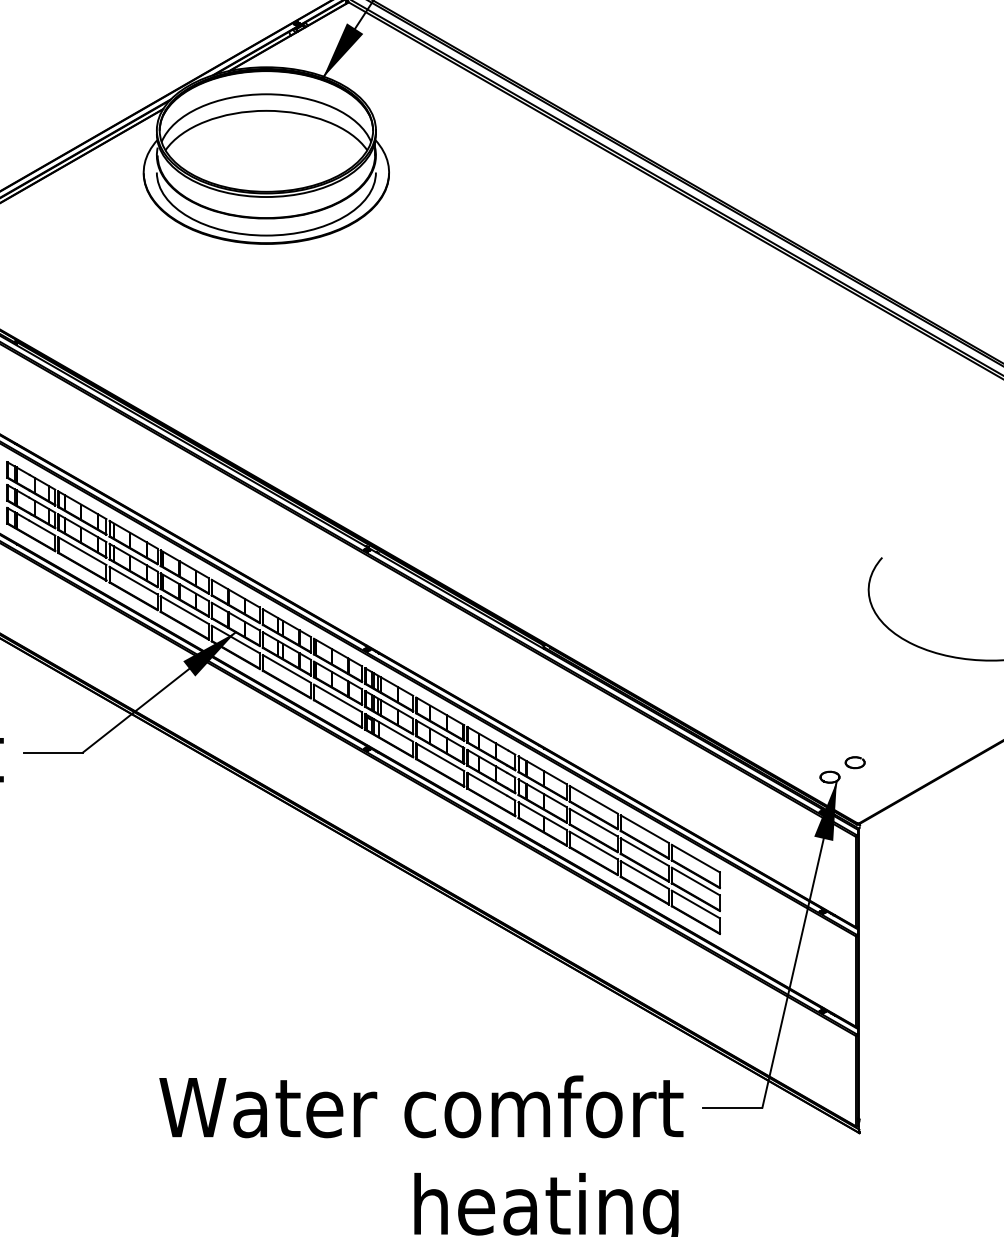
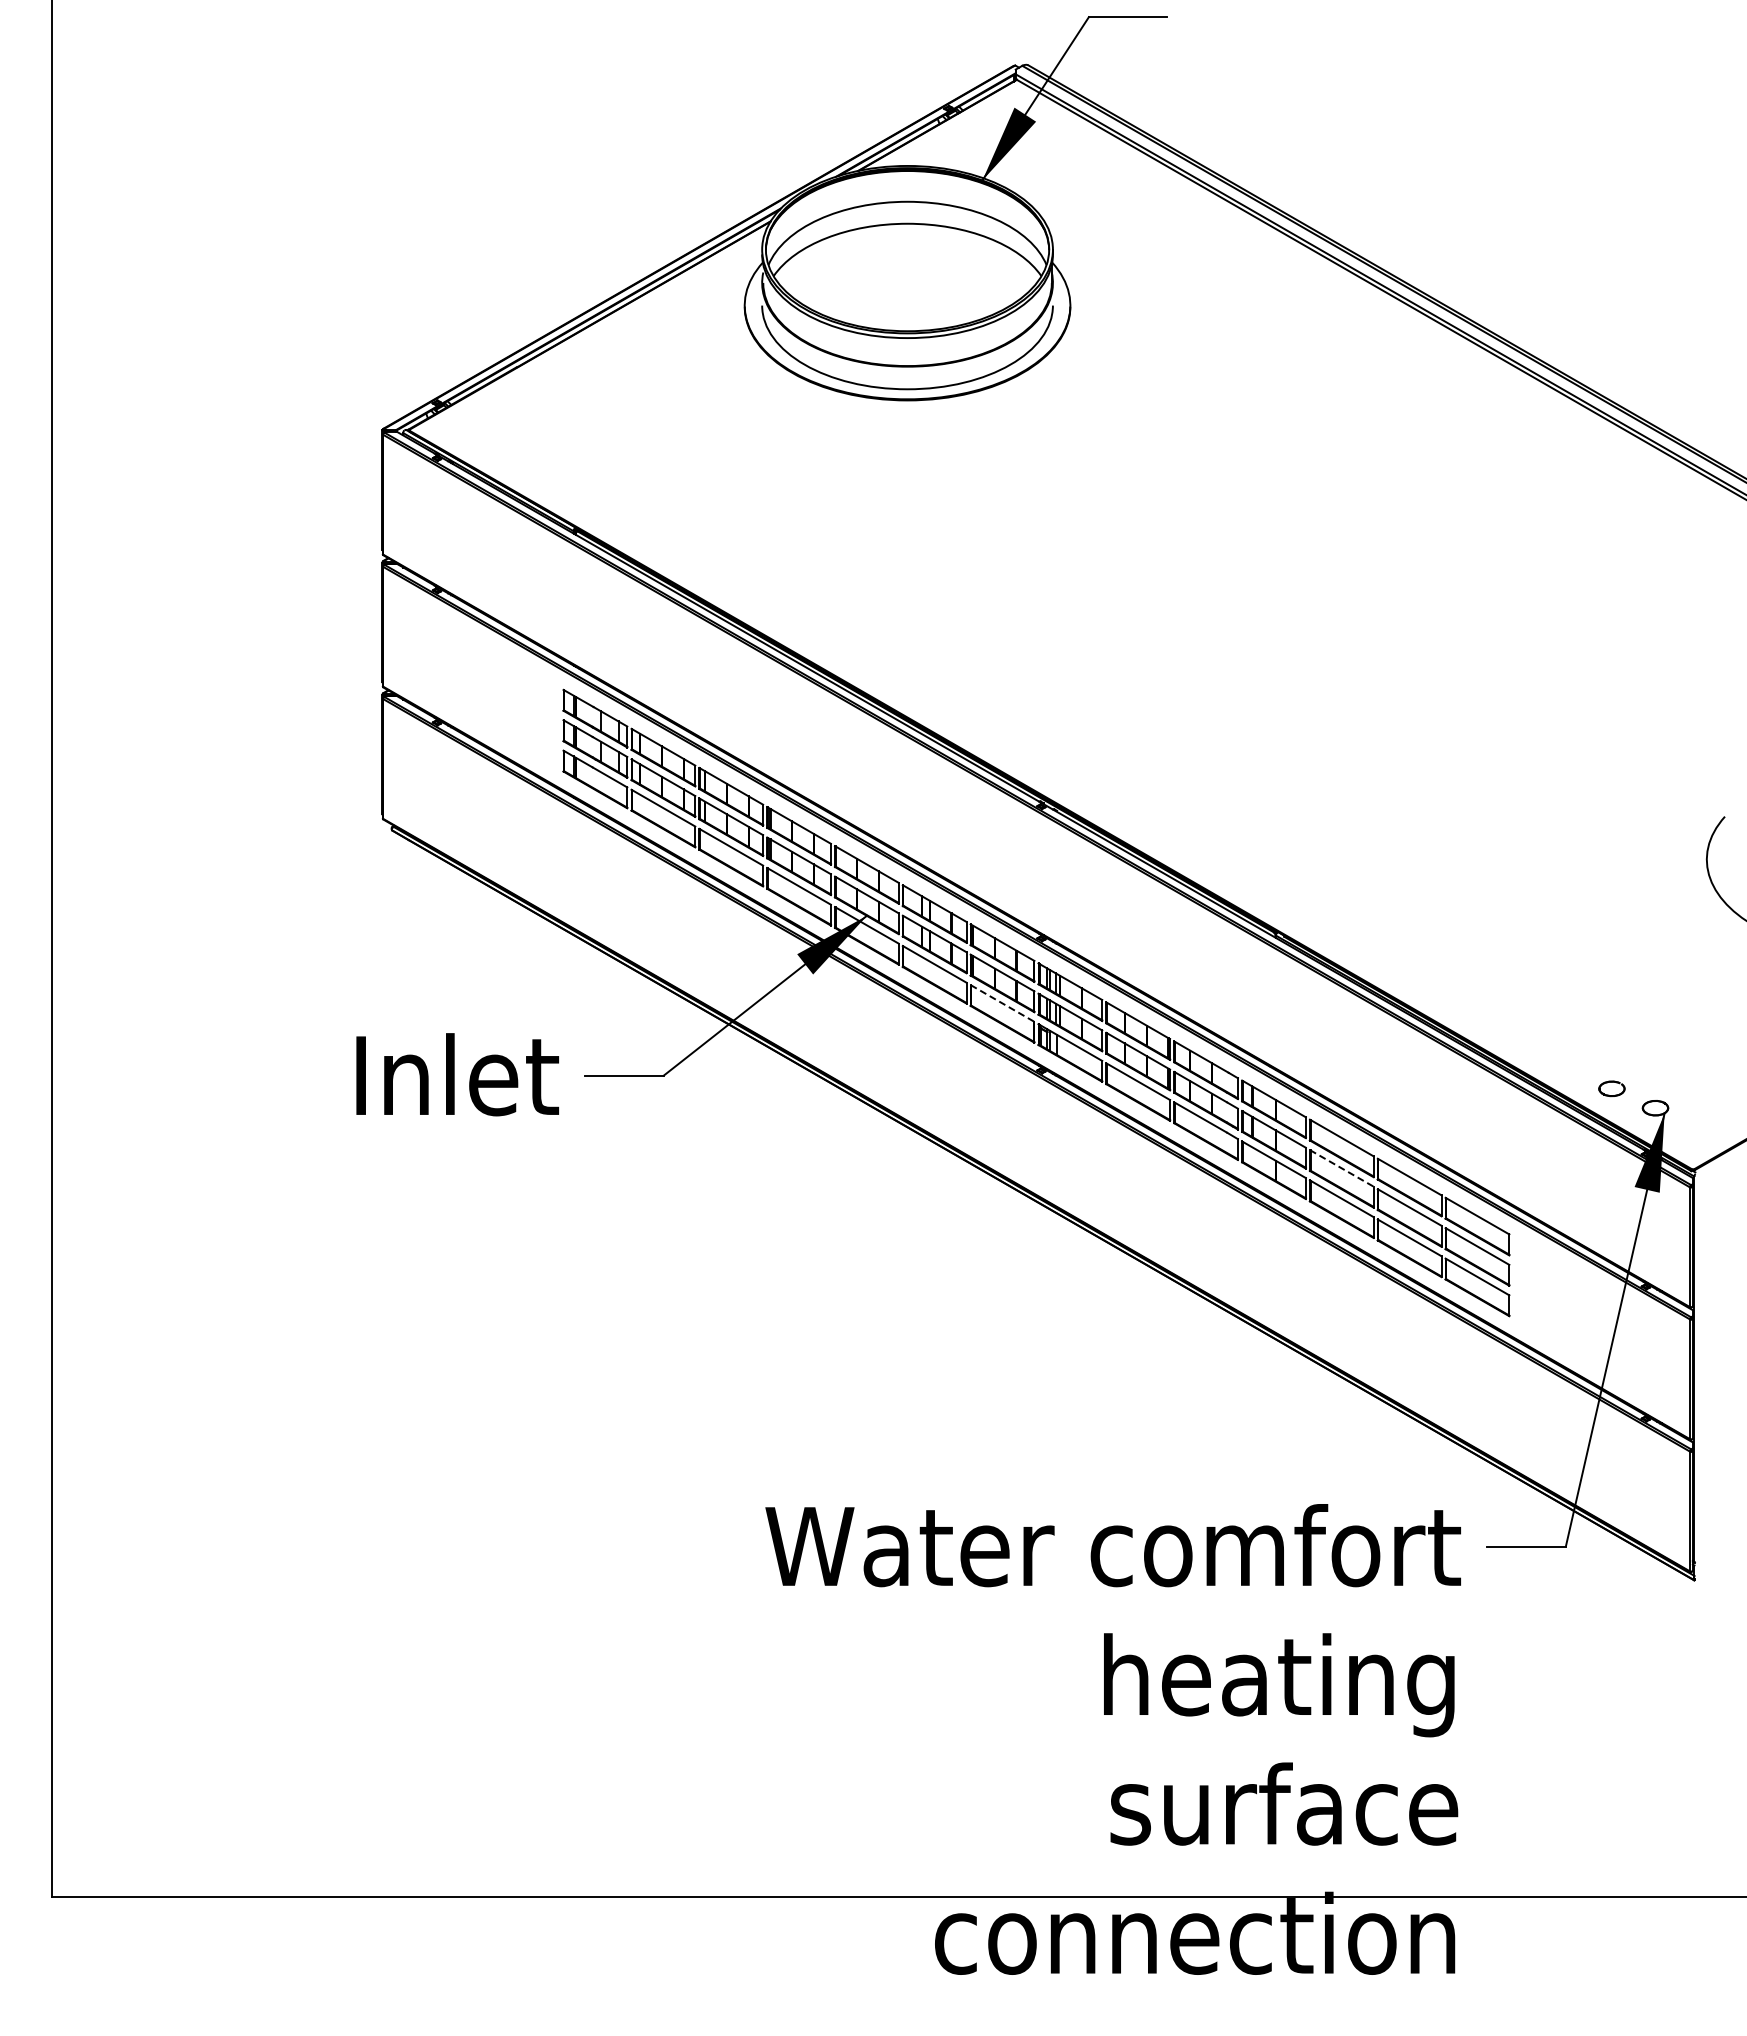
line: (337, 698) -> (1002, 1003), solid -> dashed
part: (854, 762) -> (1611, 1088), moved
line: (593, 822) -> (1341, 1168), solid -> dashed

